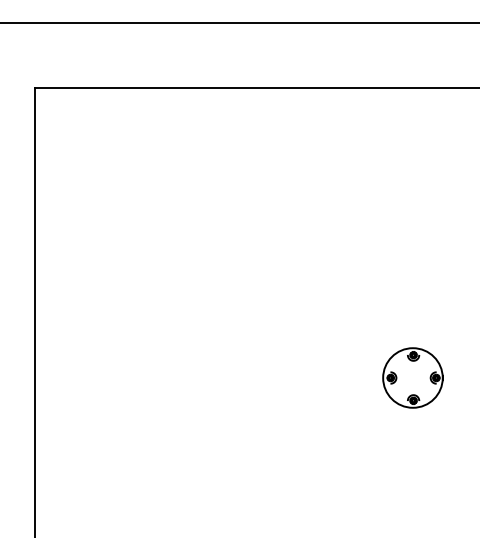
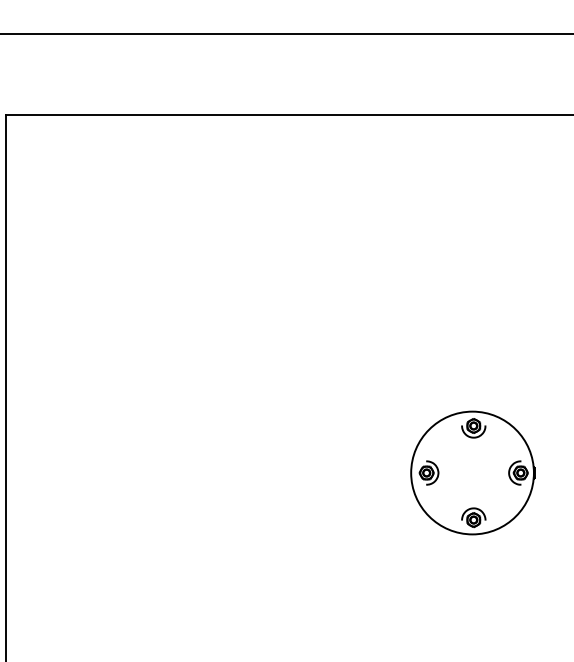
part: (412, 377) -> (472, 472), size x1.67

